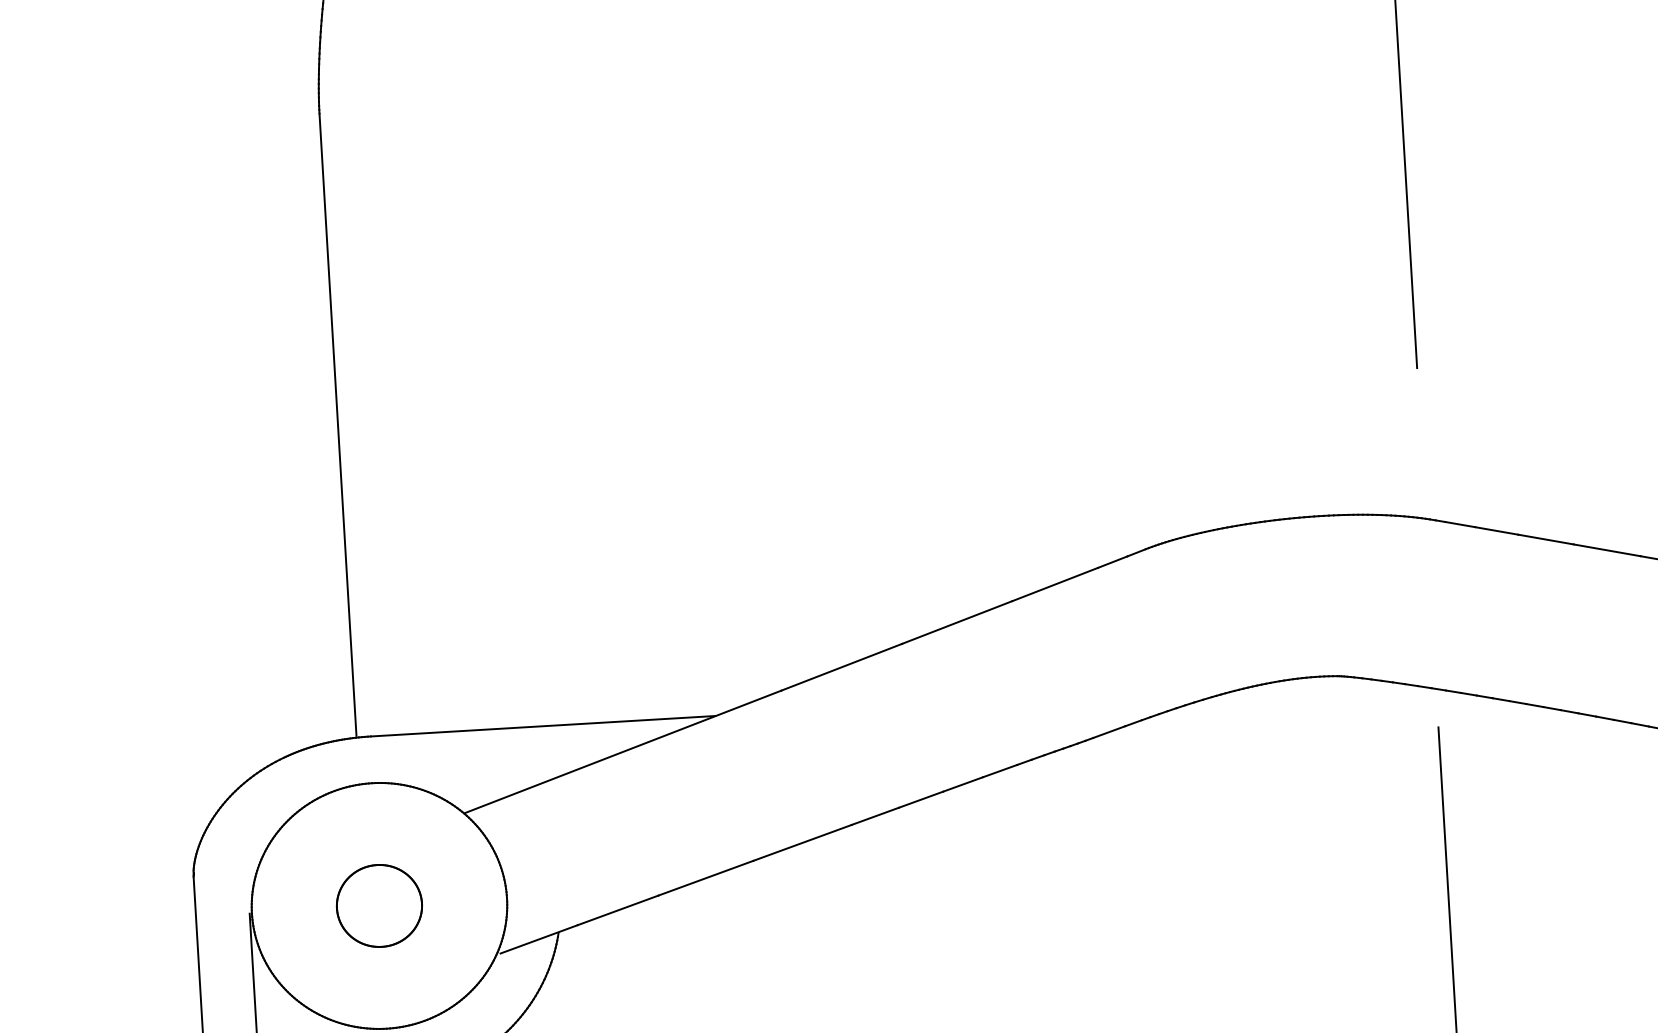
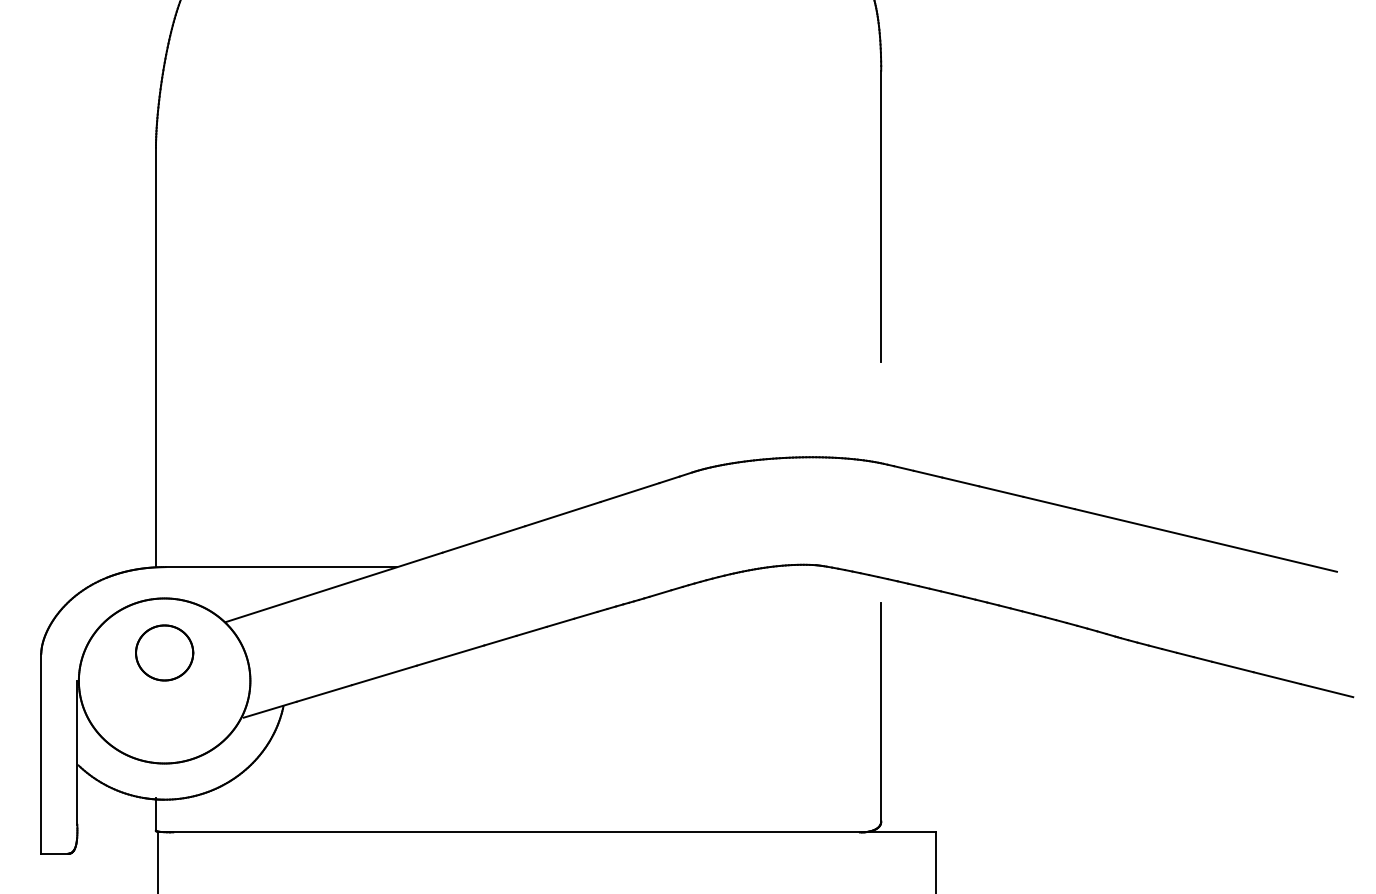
part: (379, 905) -> (164, 652), moved

